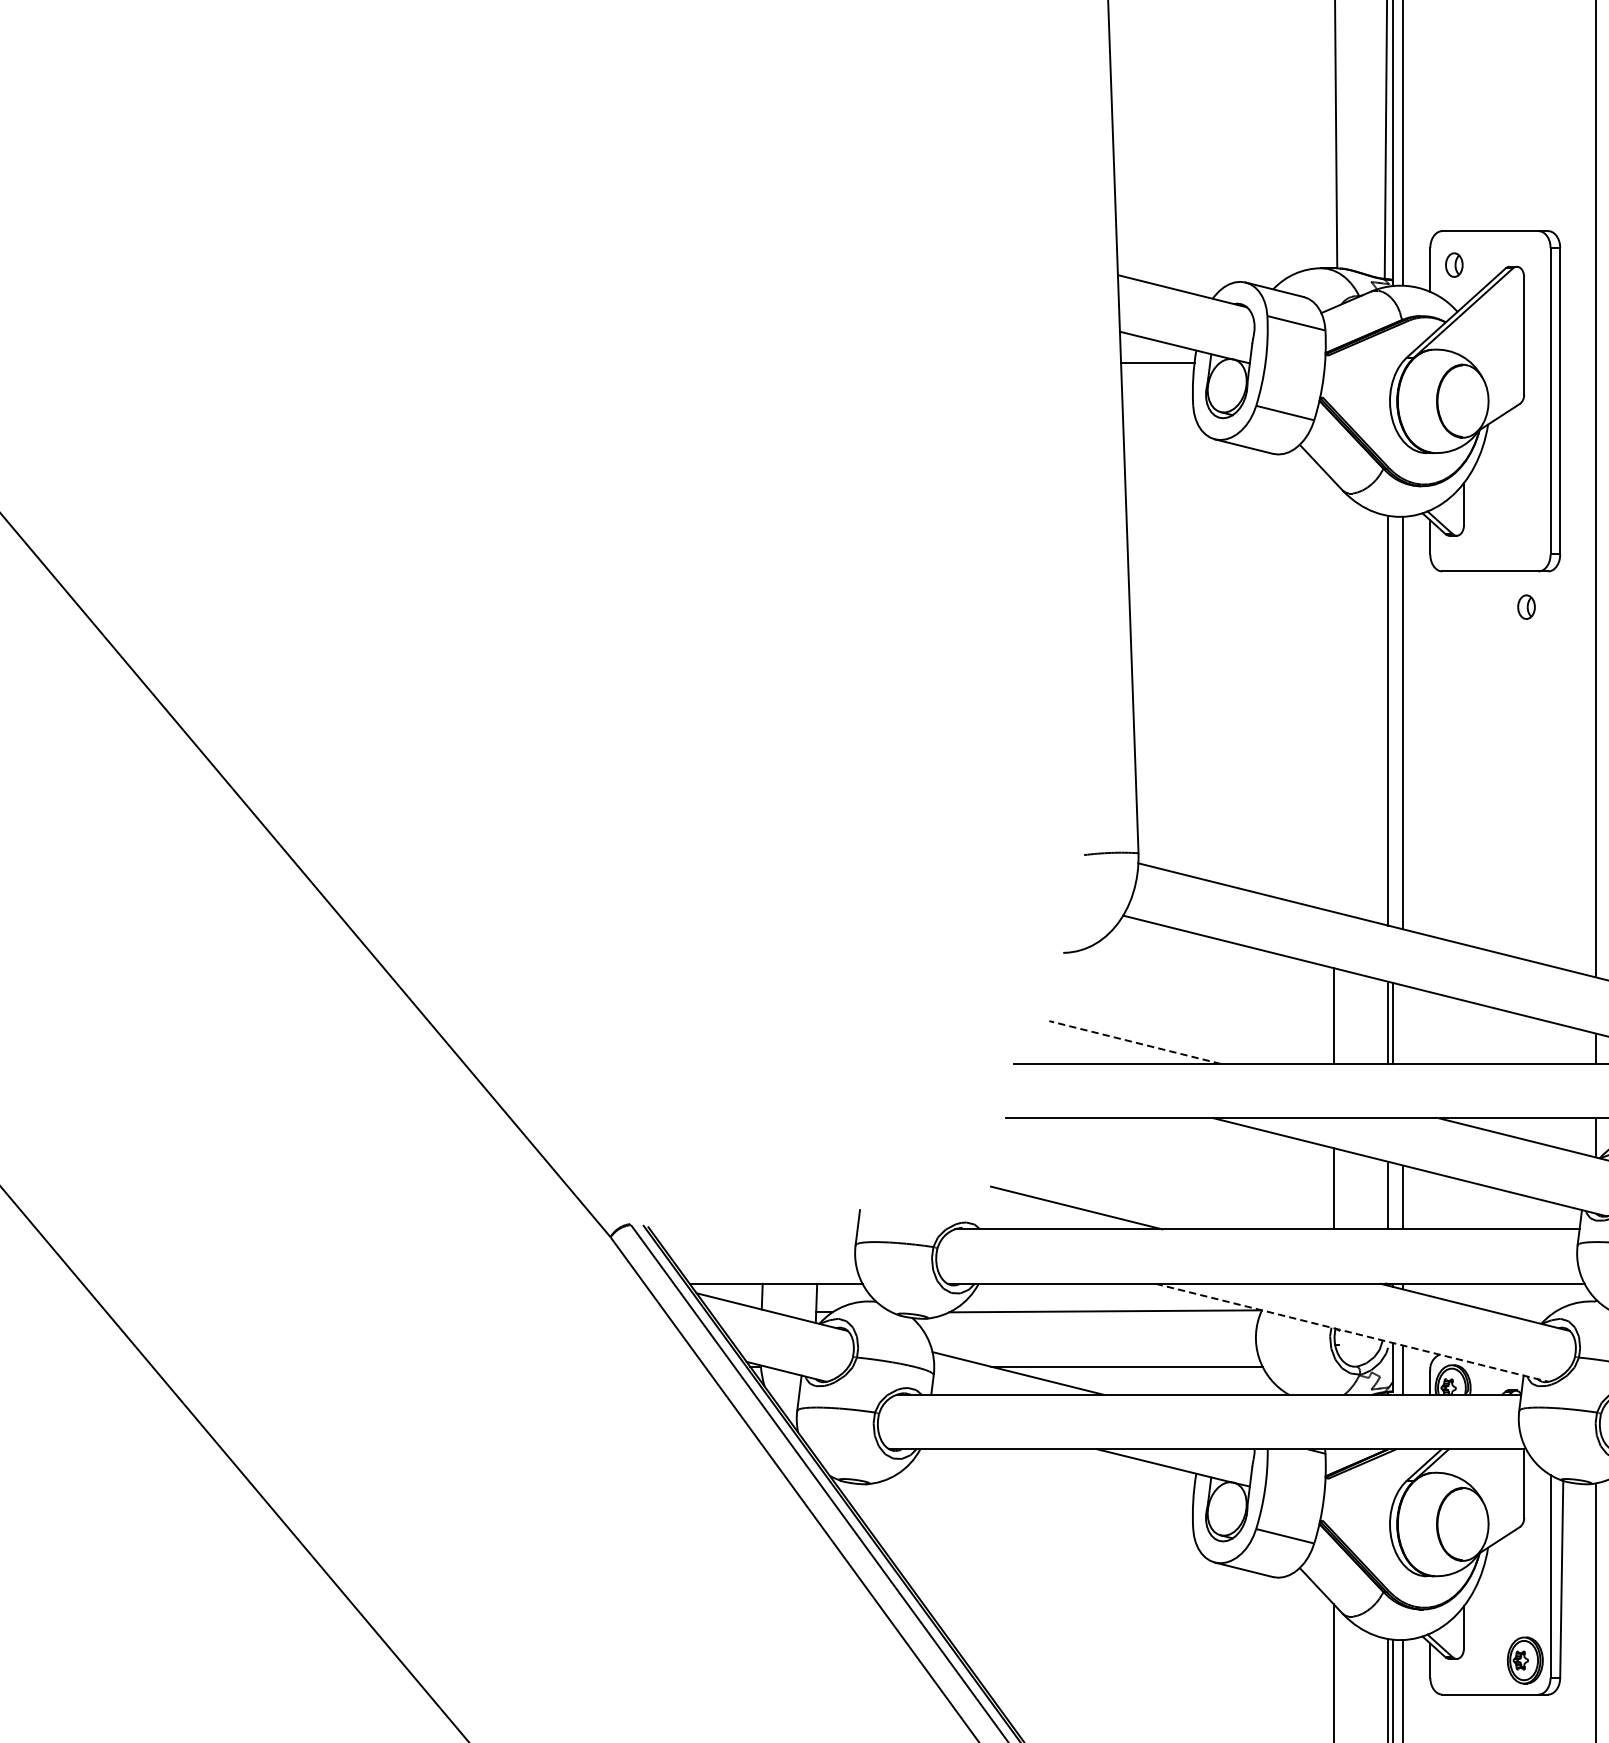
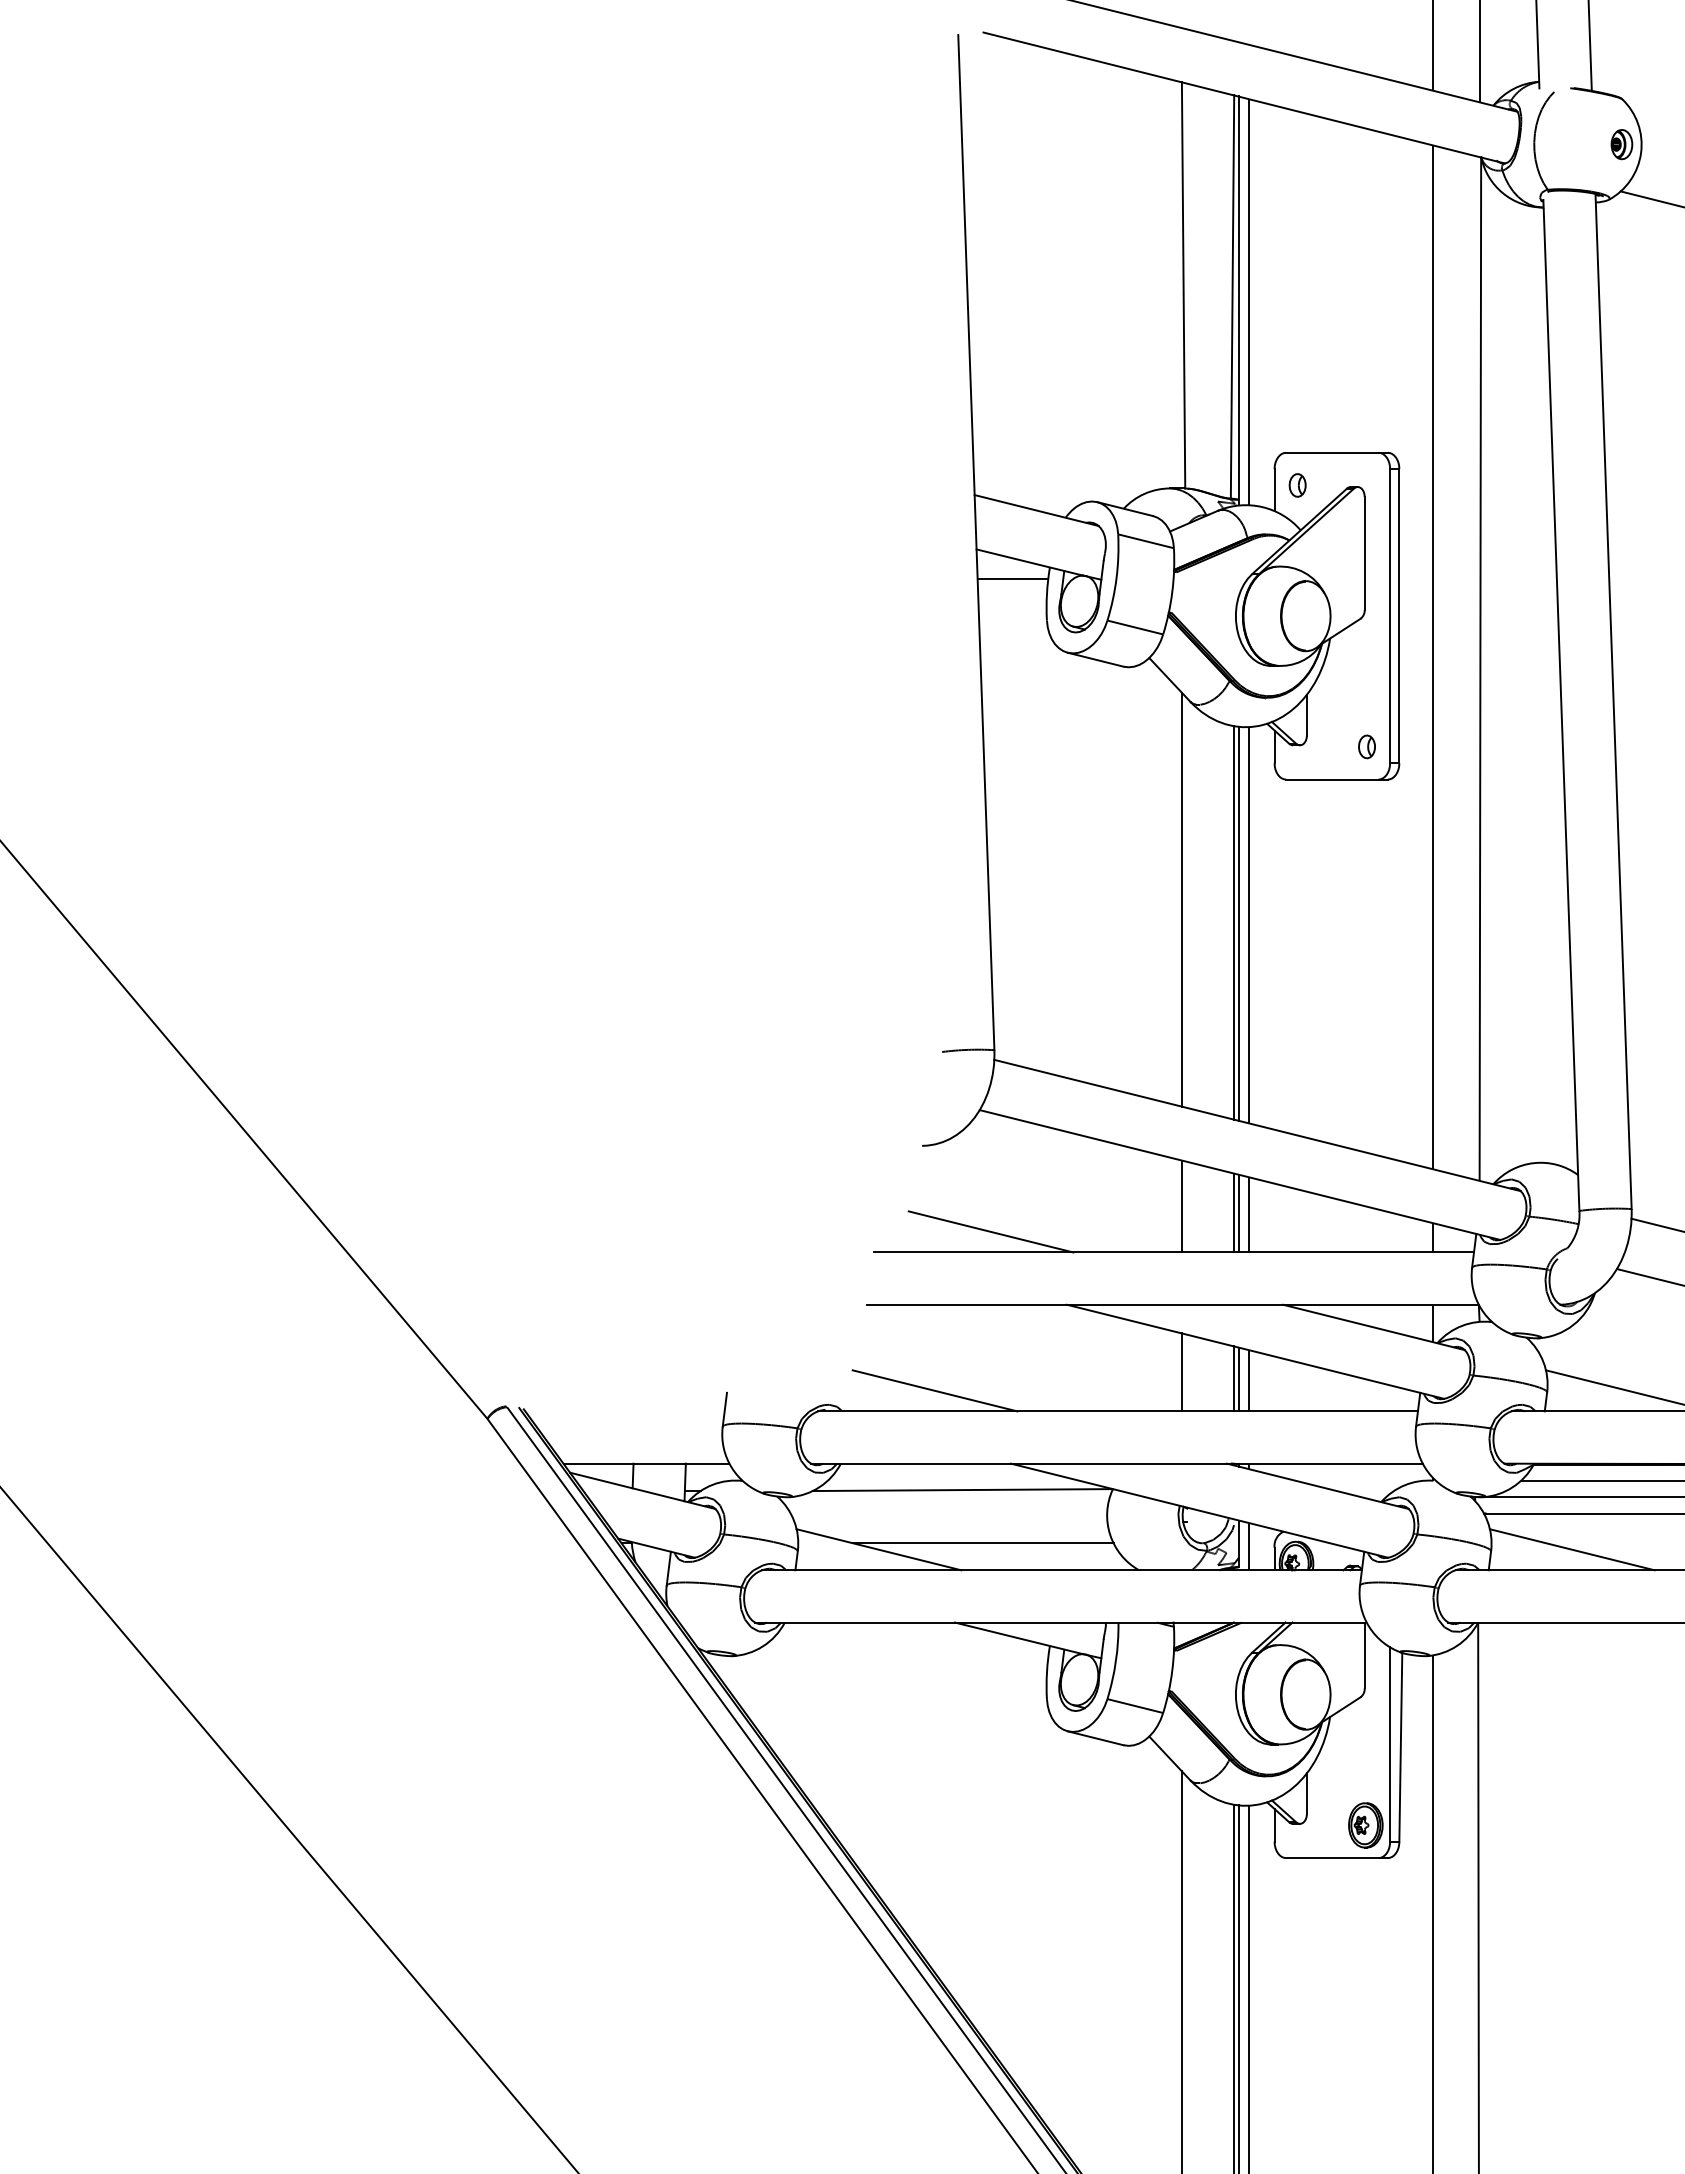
part: (1526, 606) -> (1366, 746), moved
line: (1333, 696) -> (1181, 899), added
line: (1392, 721) -> (1238, 923), added
line: (1403, 1024) -> (1248, 1214), added
line: (1135, 1042) -> (991, 1231), dashed -> solid
line: (1392, 1196) -> (1238, 1379), added
line: (1353, 1332) -> (1200, 1510), dashed -> solid

